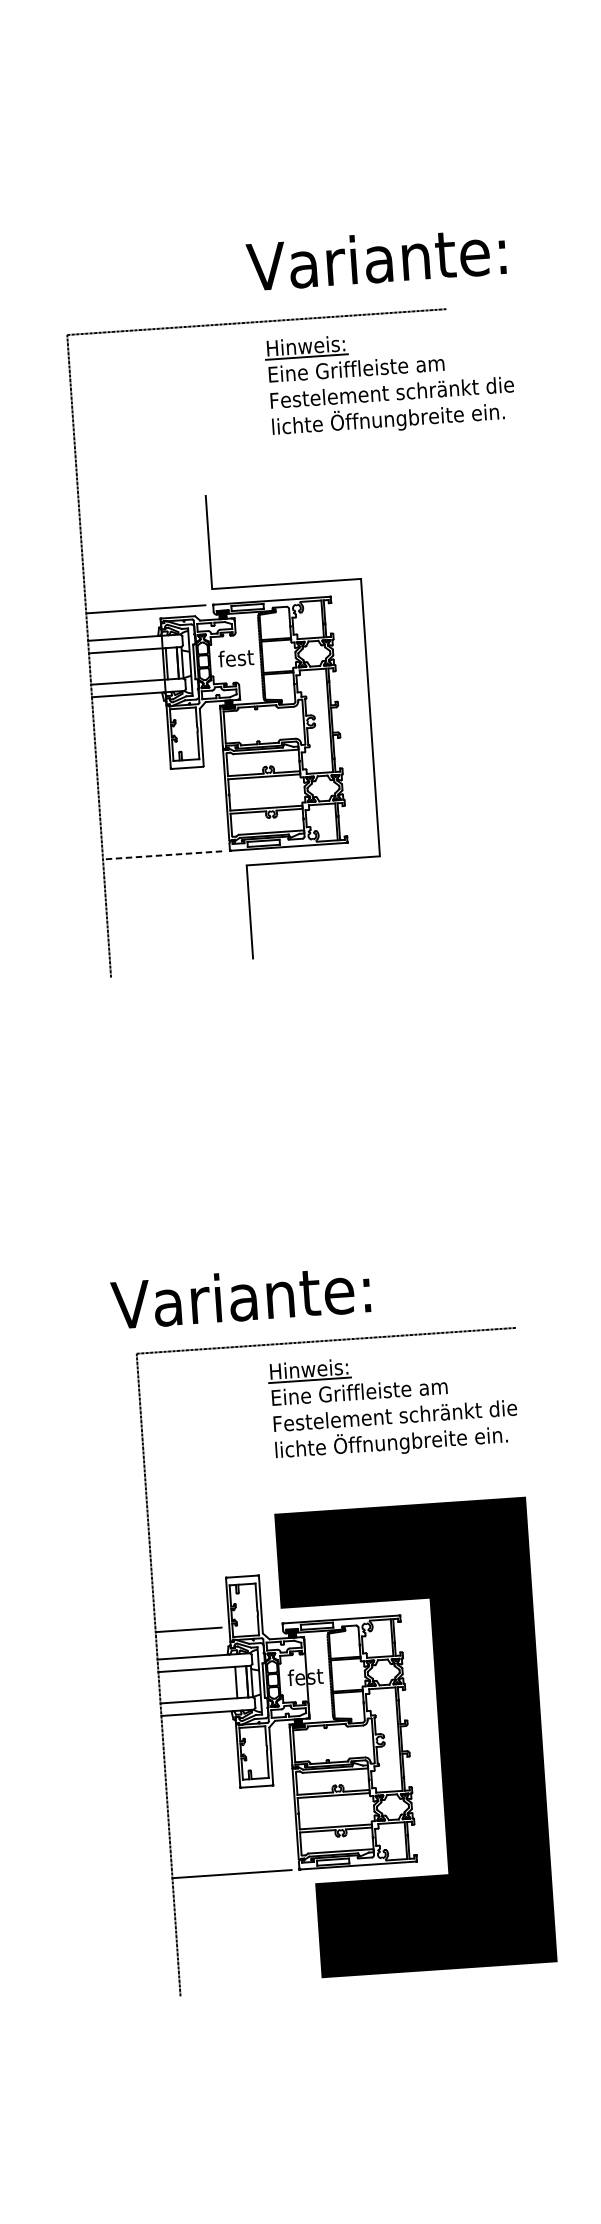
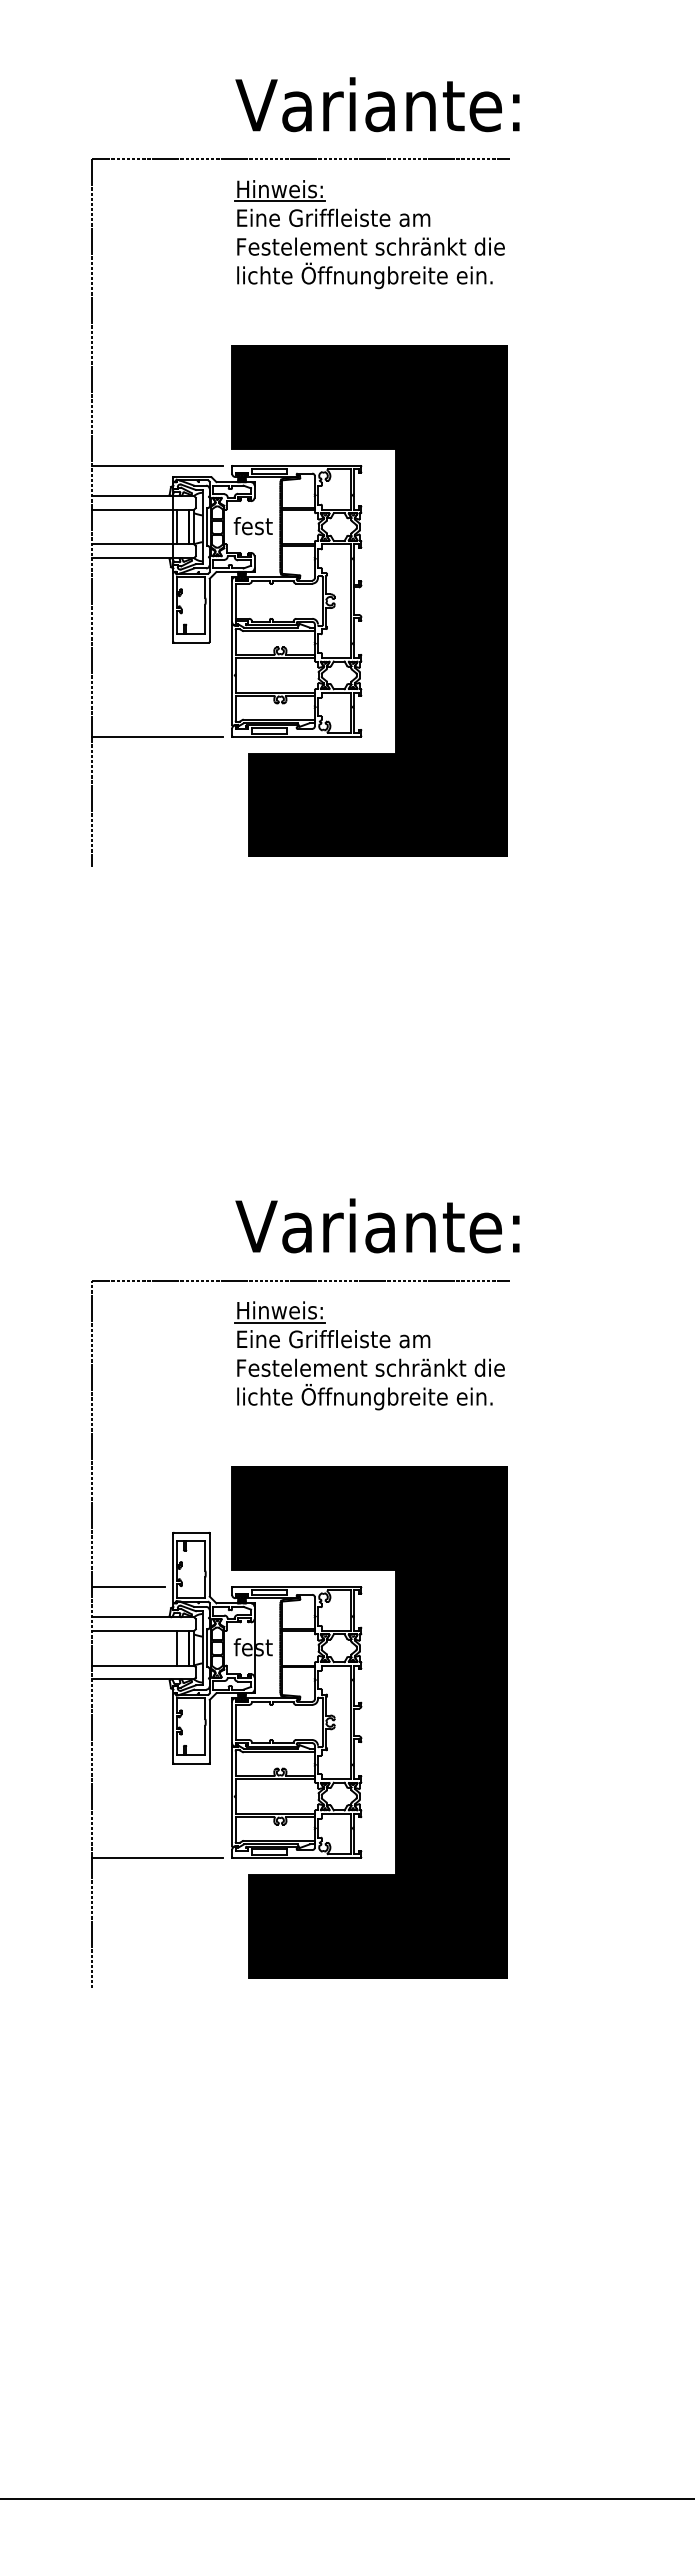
text: (376, 258) -> (377, 104), moved
part: (384, 386) -> (363, 239), moved
fill: (347, 719) -> (370, 601), added
line: (162, 855) -> (157, 736), dashed -> solid
text: (240, 1296) -> (377, 1225), moved

